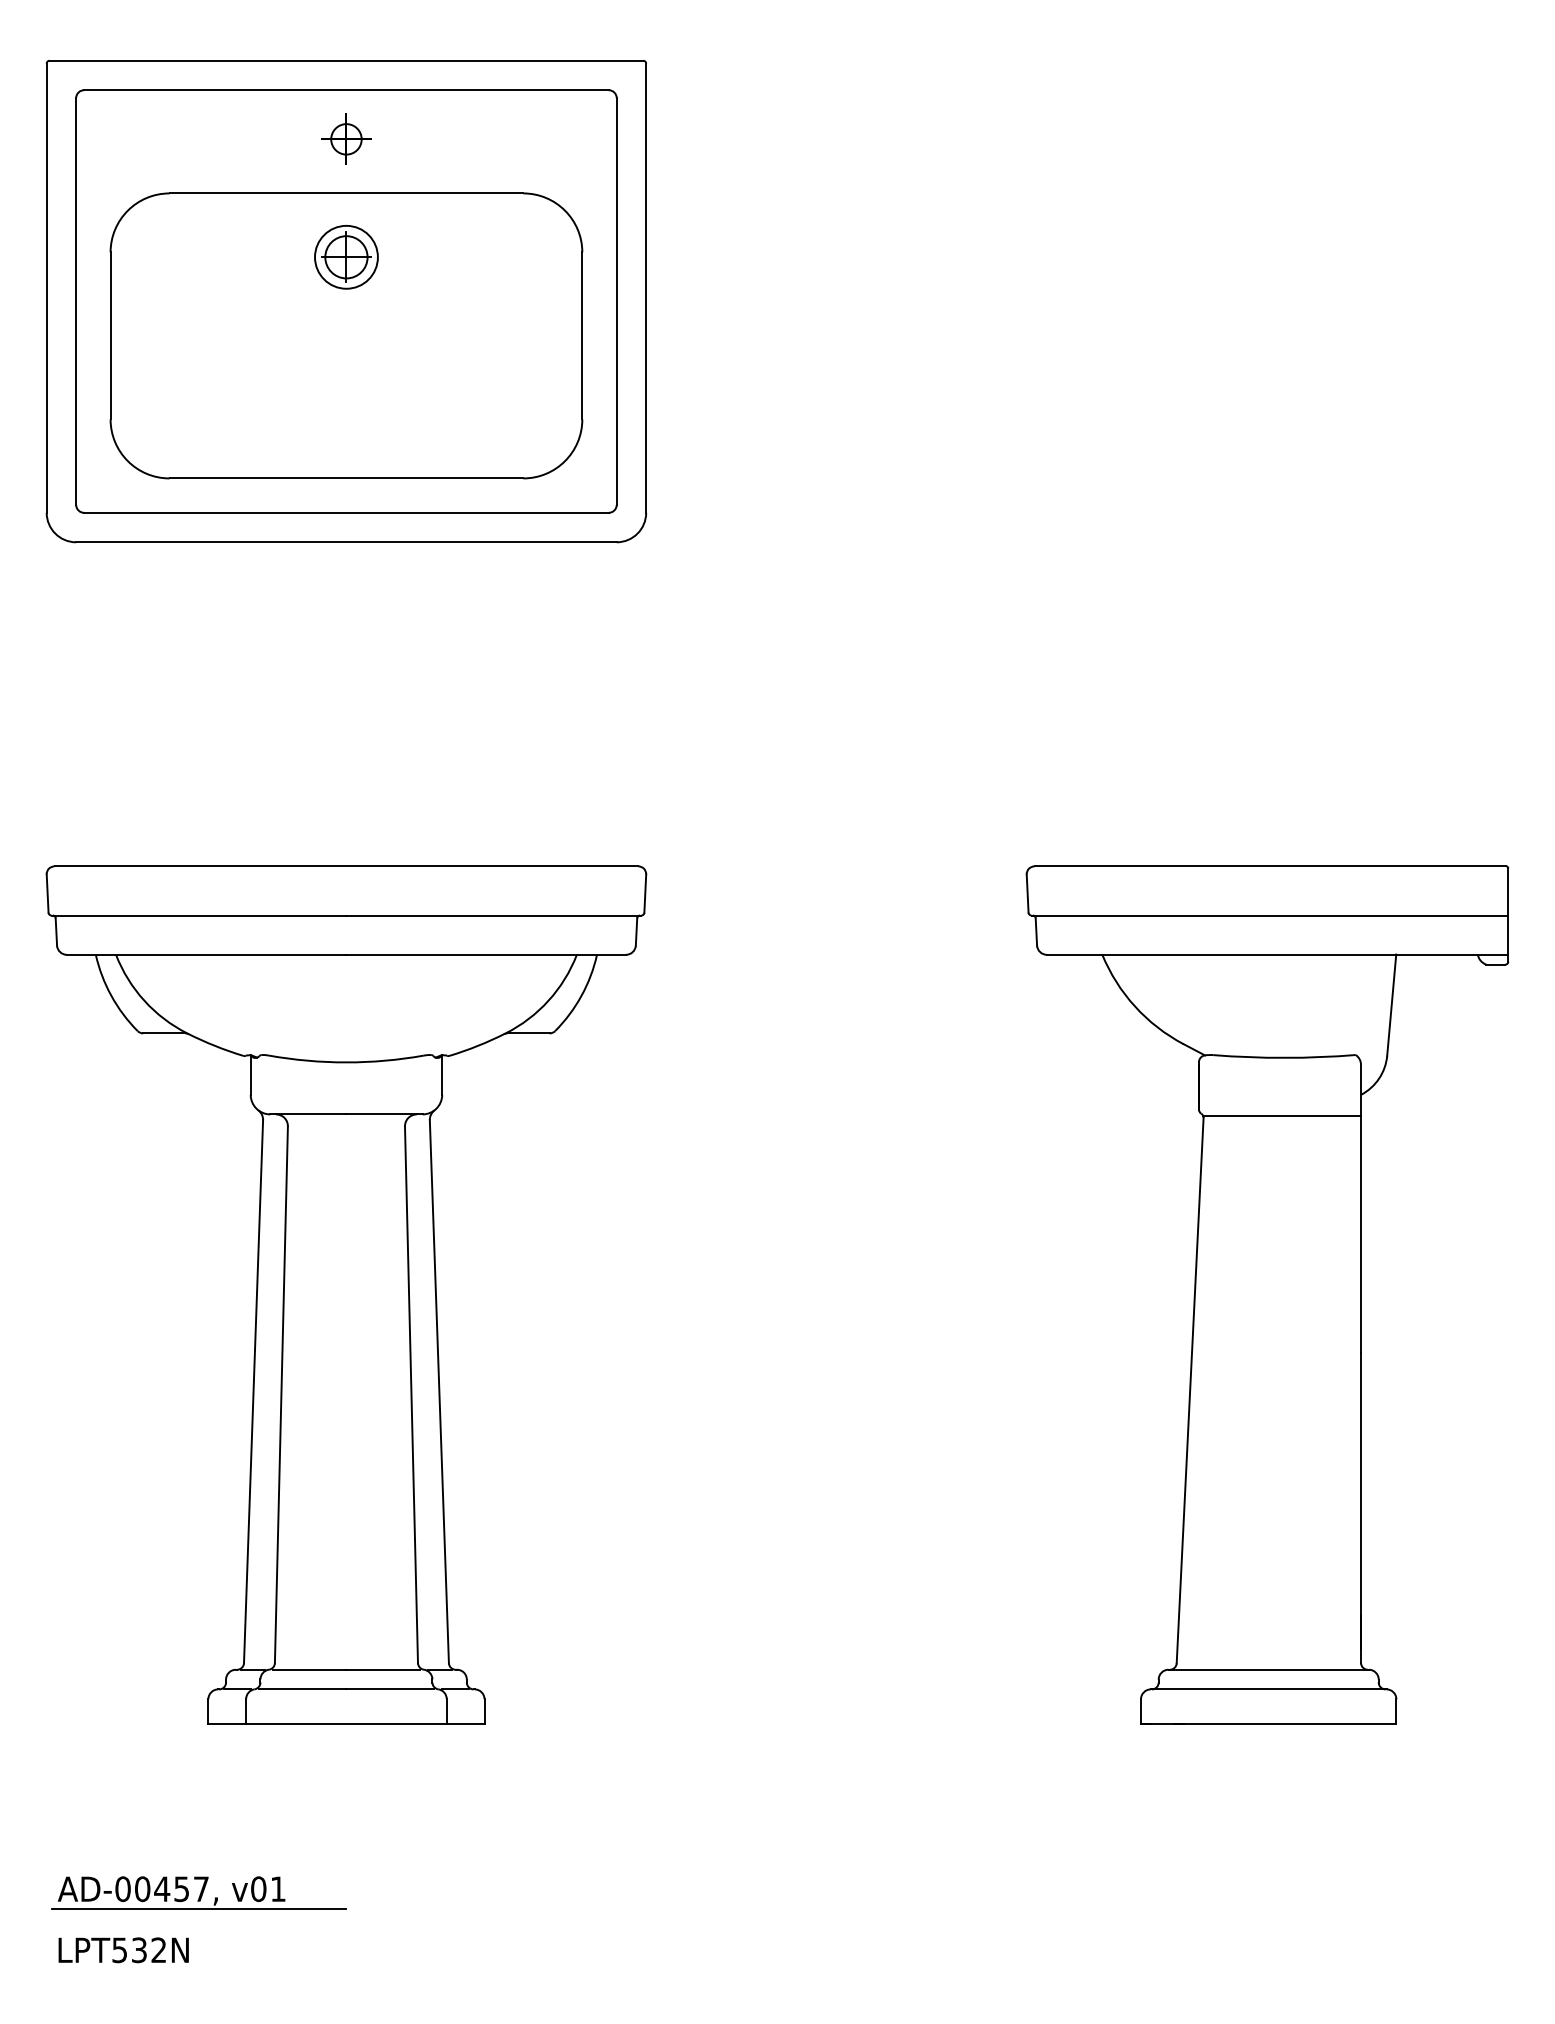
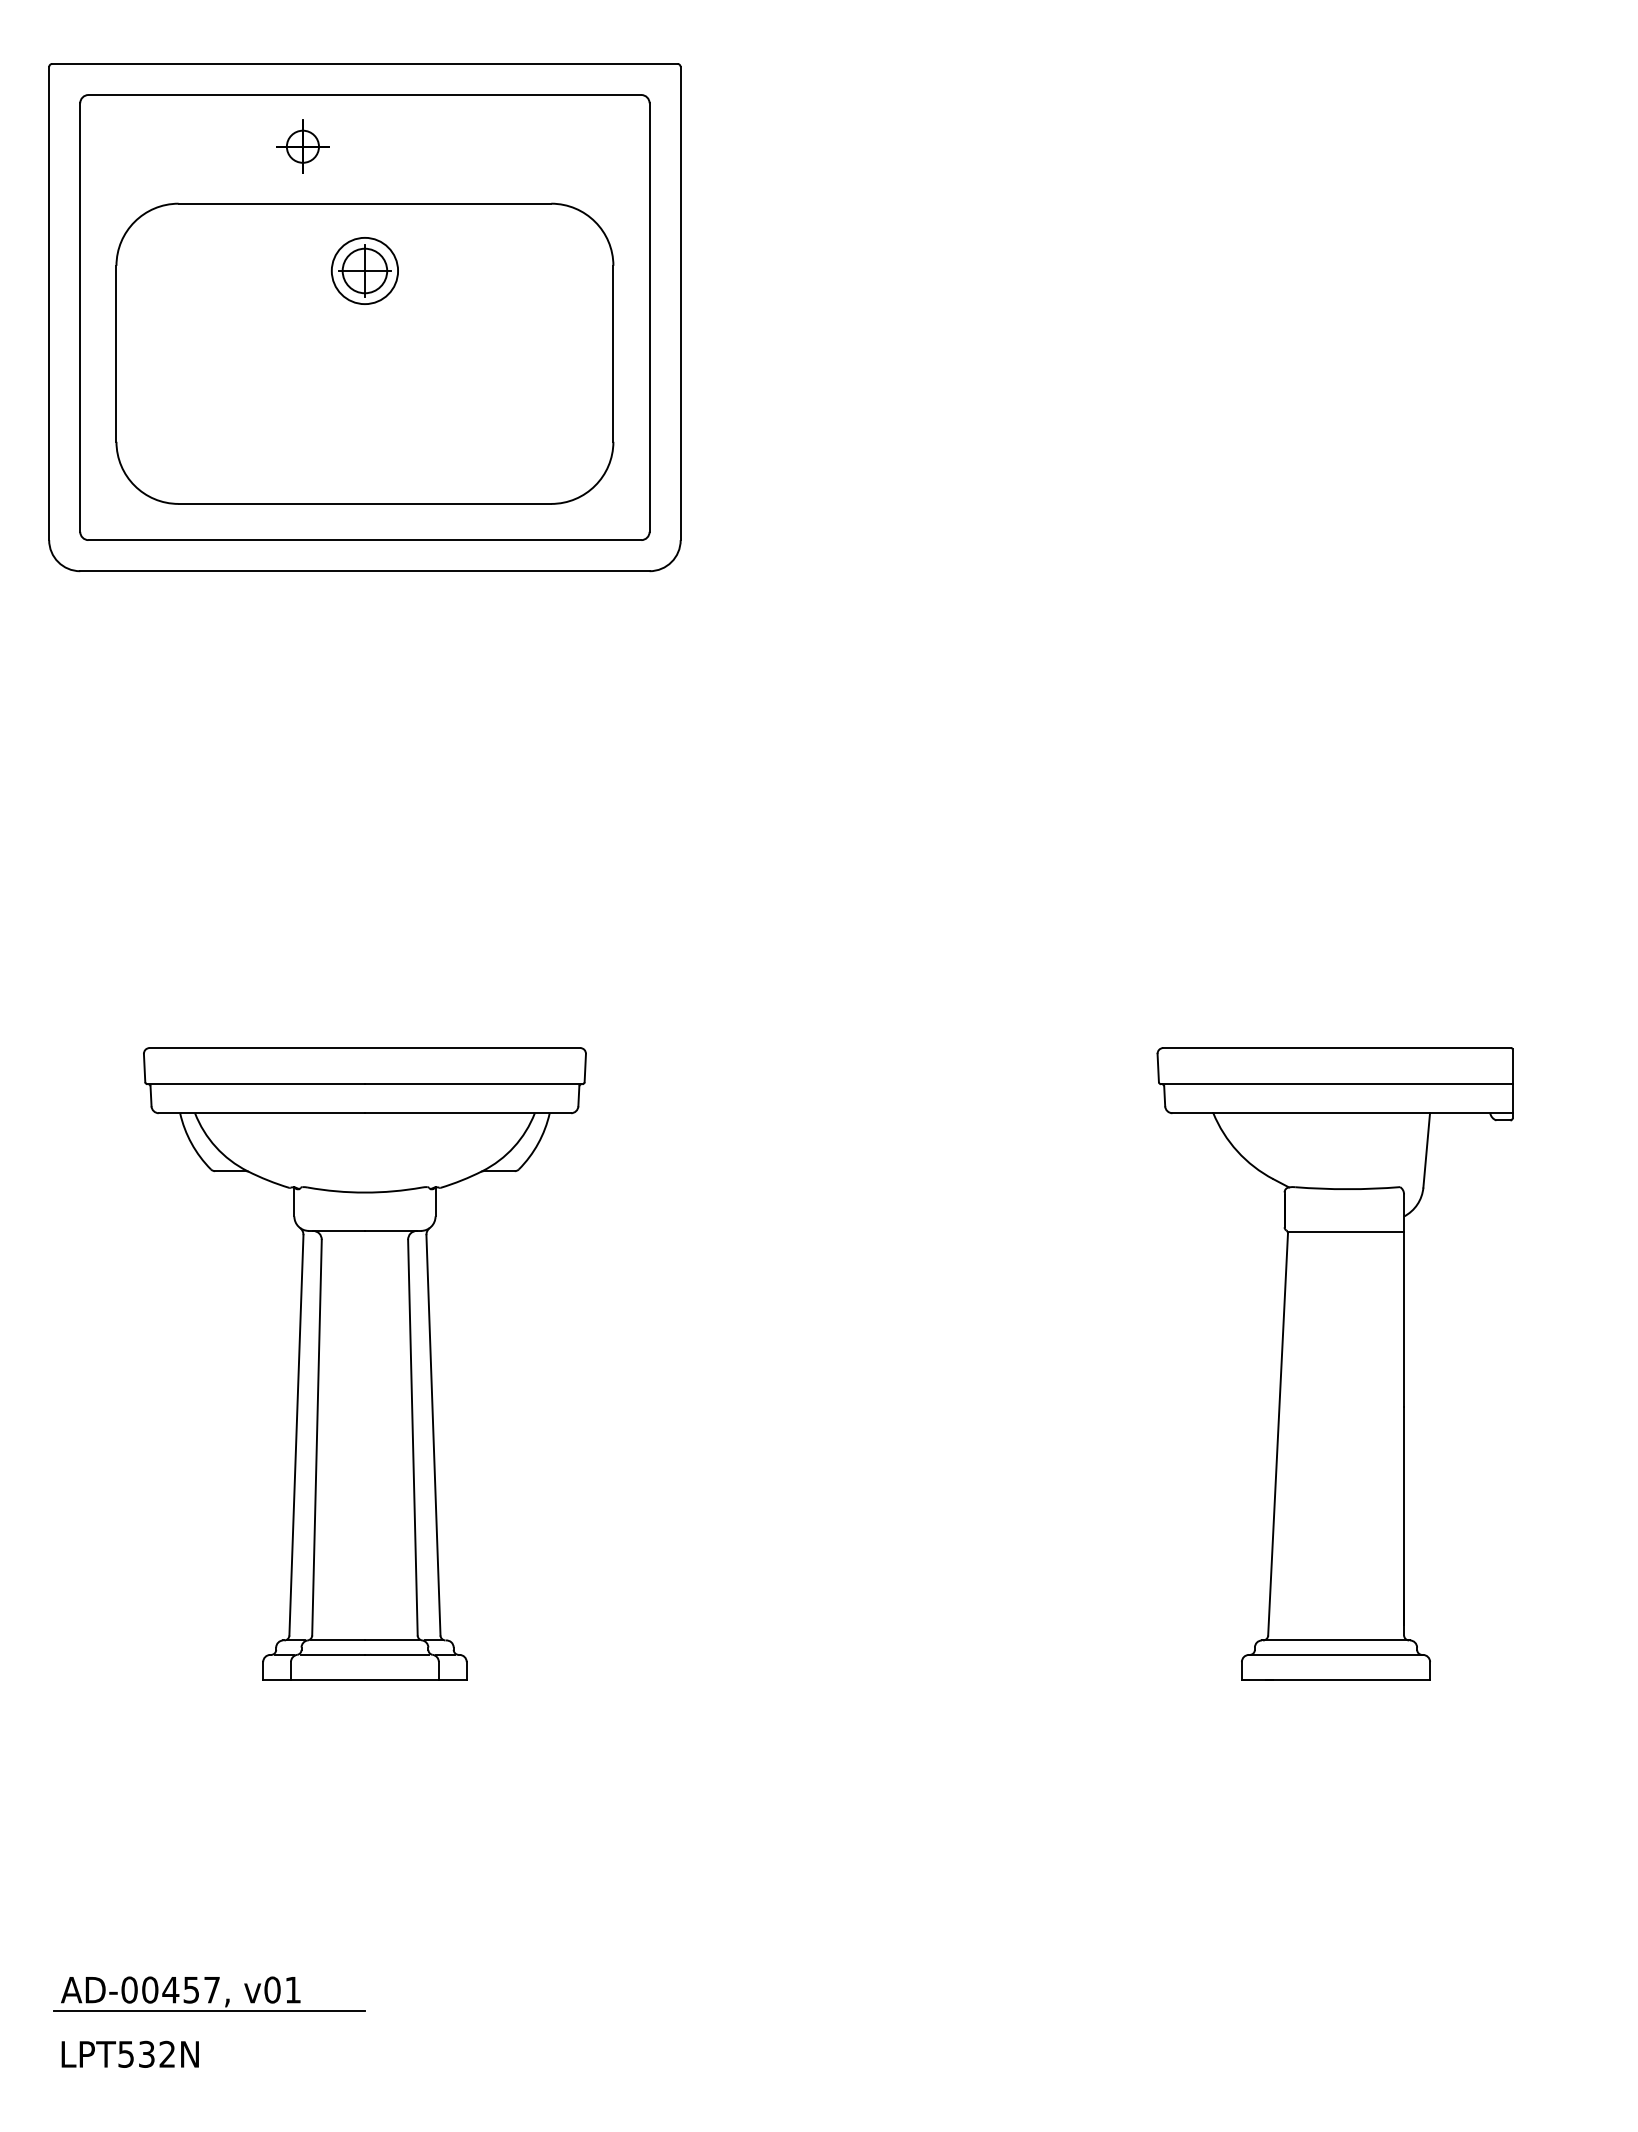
part: (346, 139) -> (302, 146), moved
part: (346, 1294) -> (364, 1363), size x0.7
part: (1266, 1294) -> (1334, 1363), size x0.7

